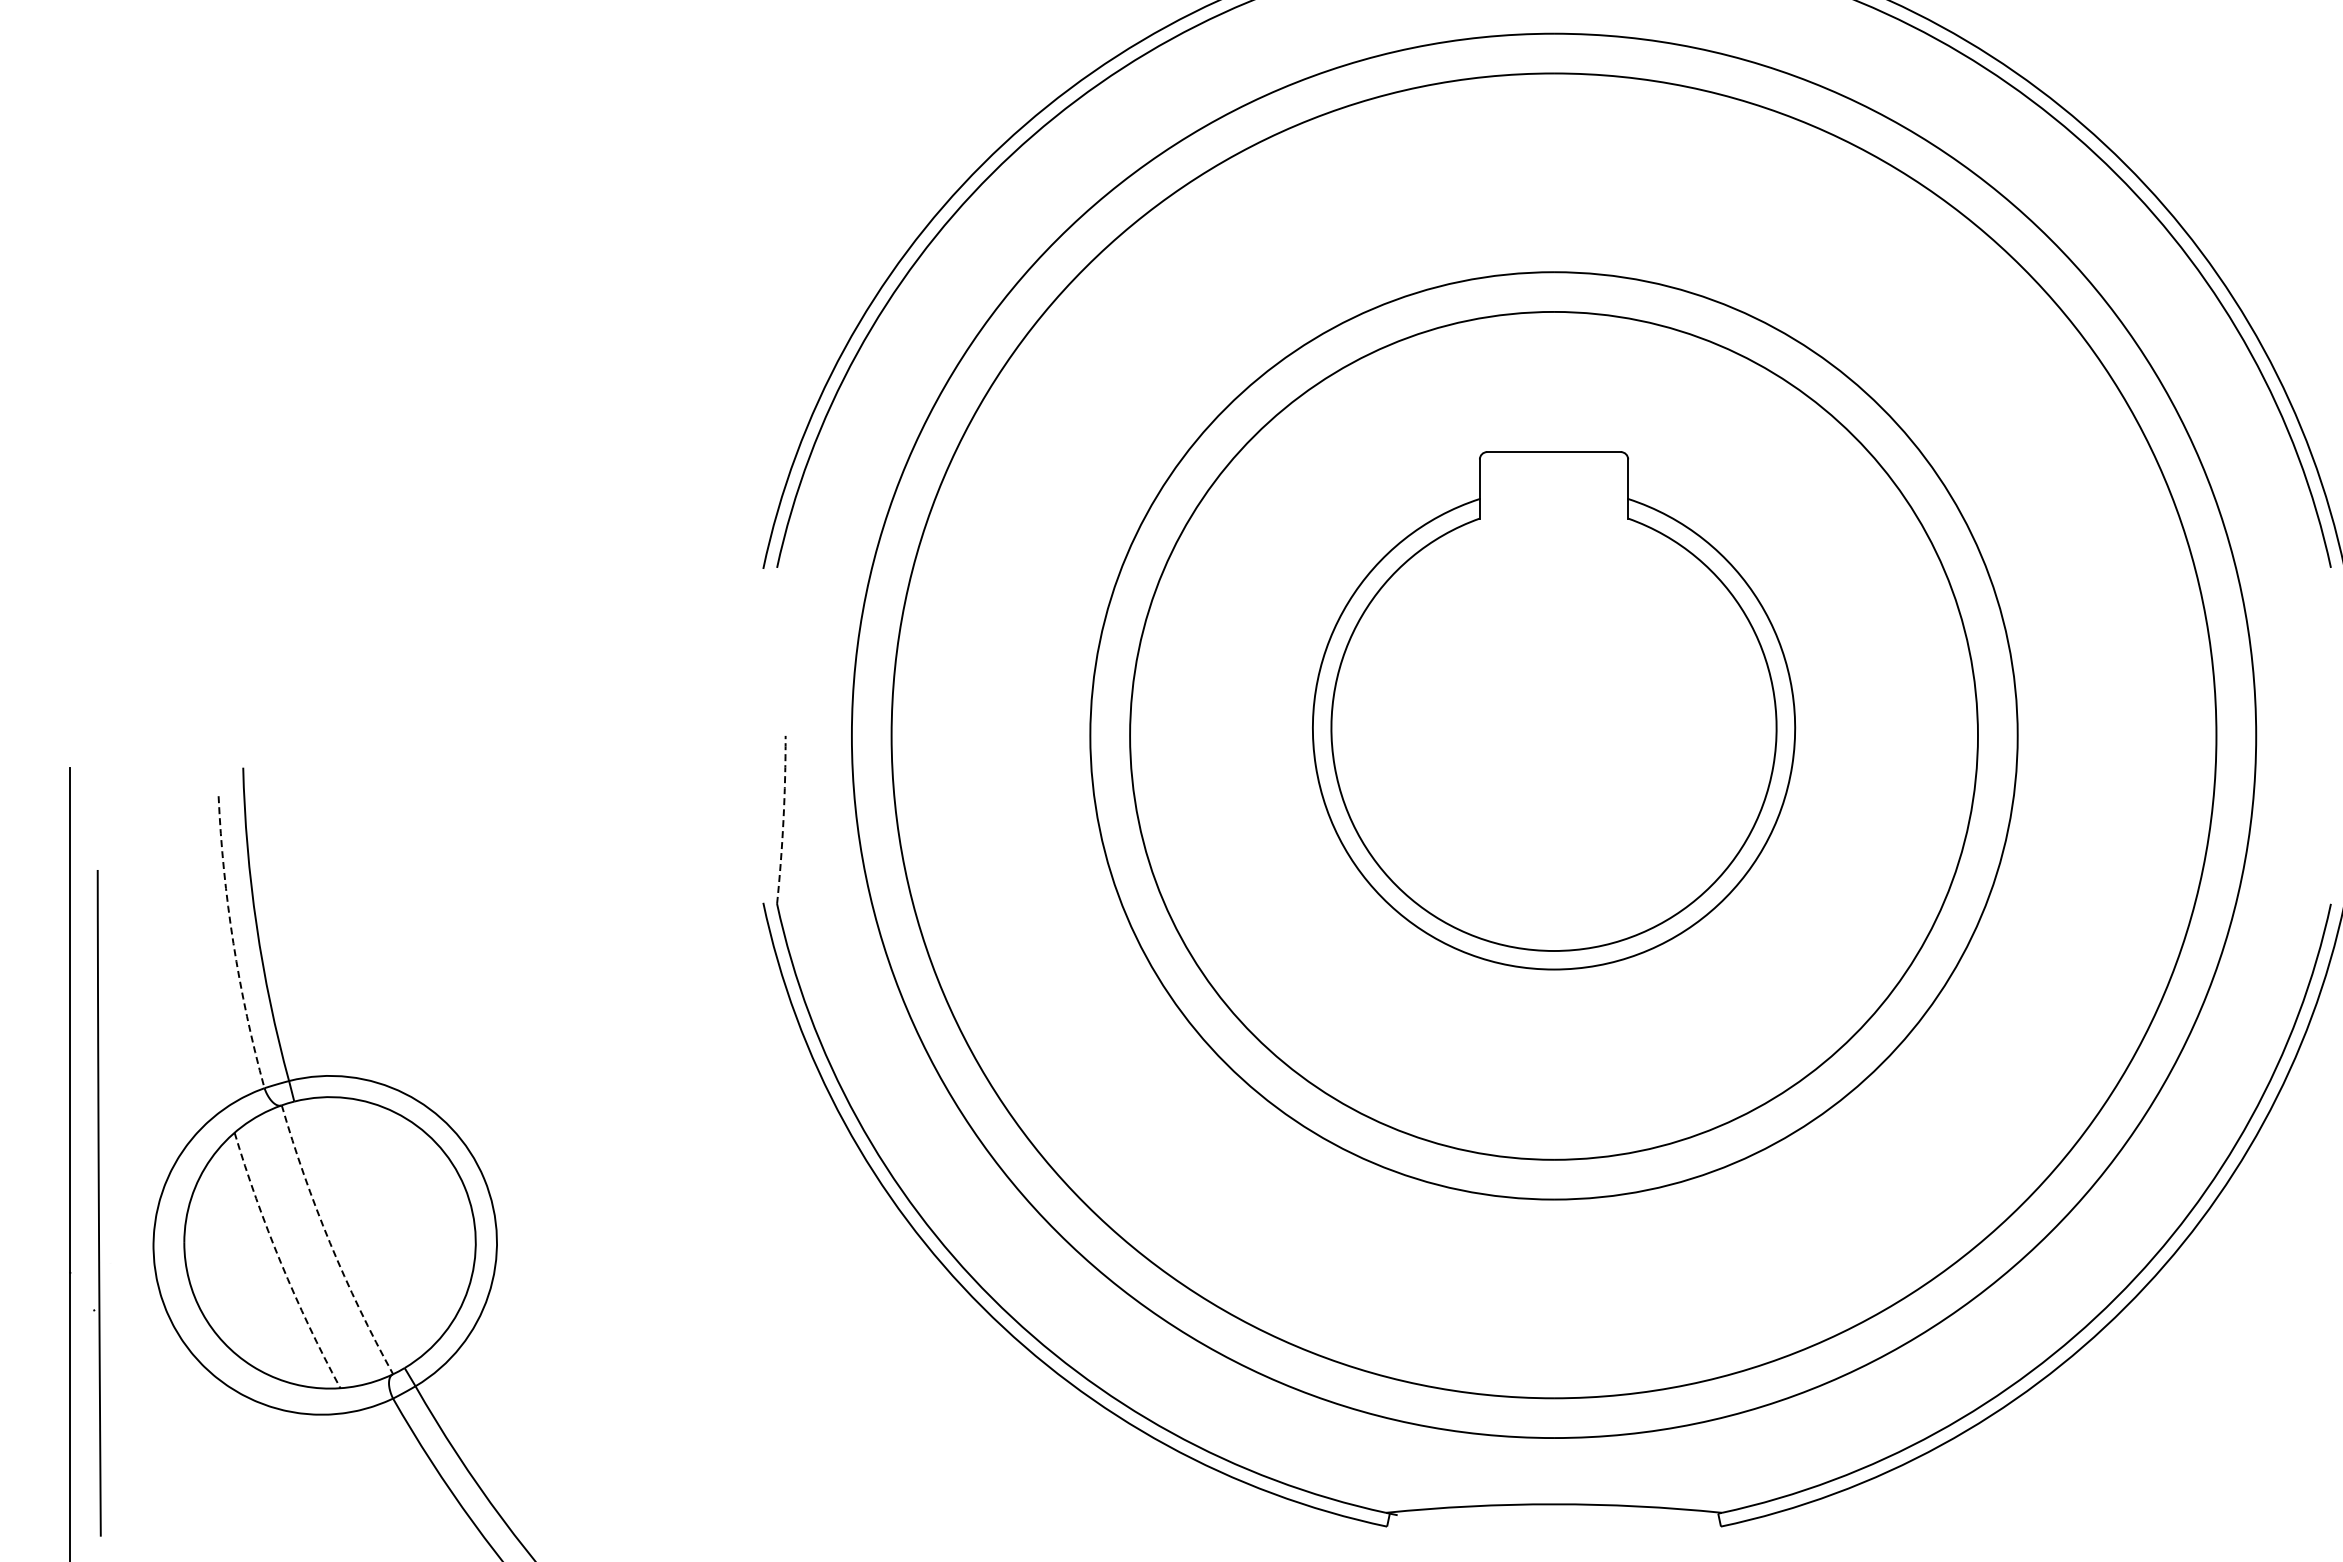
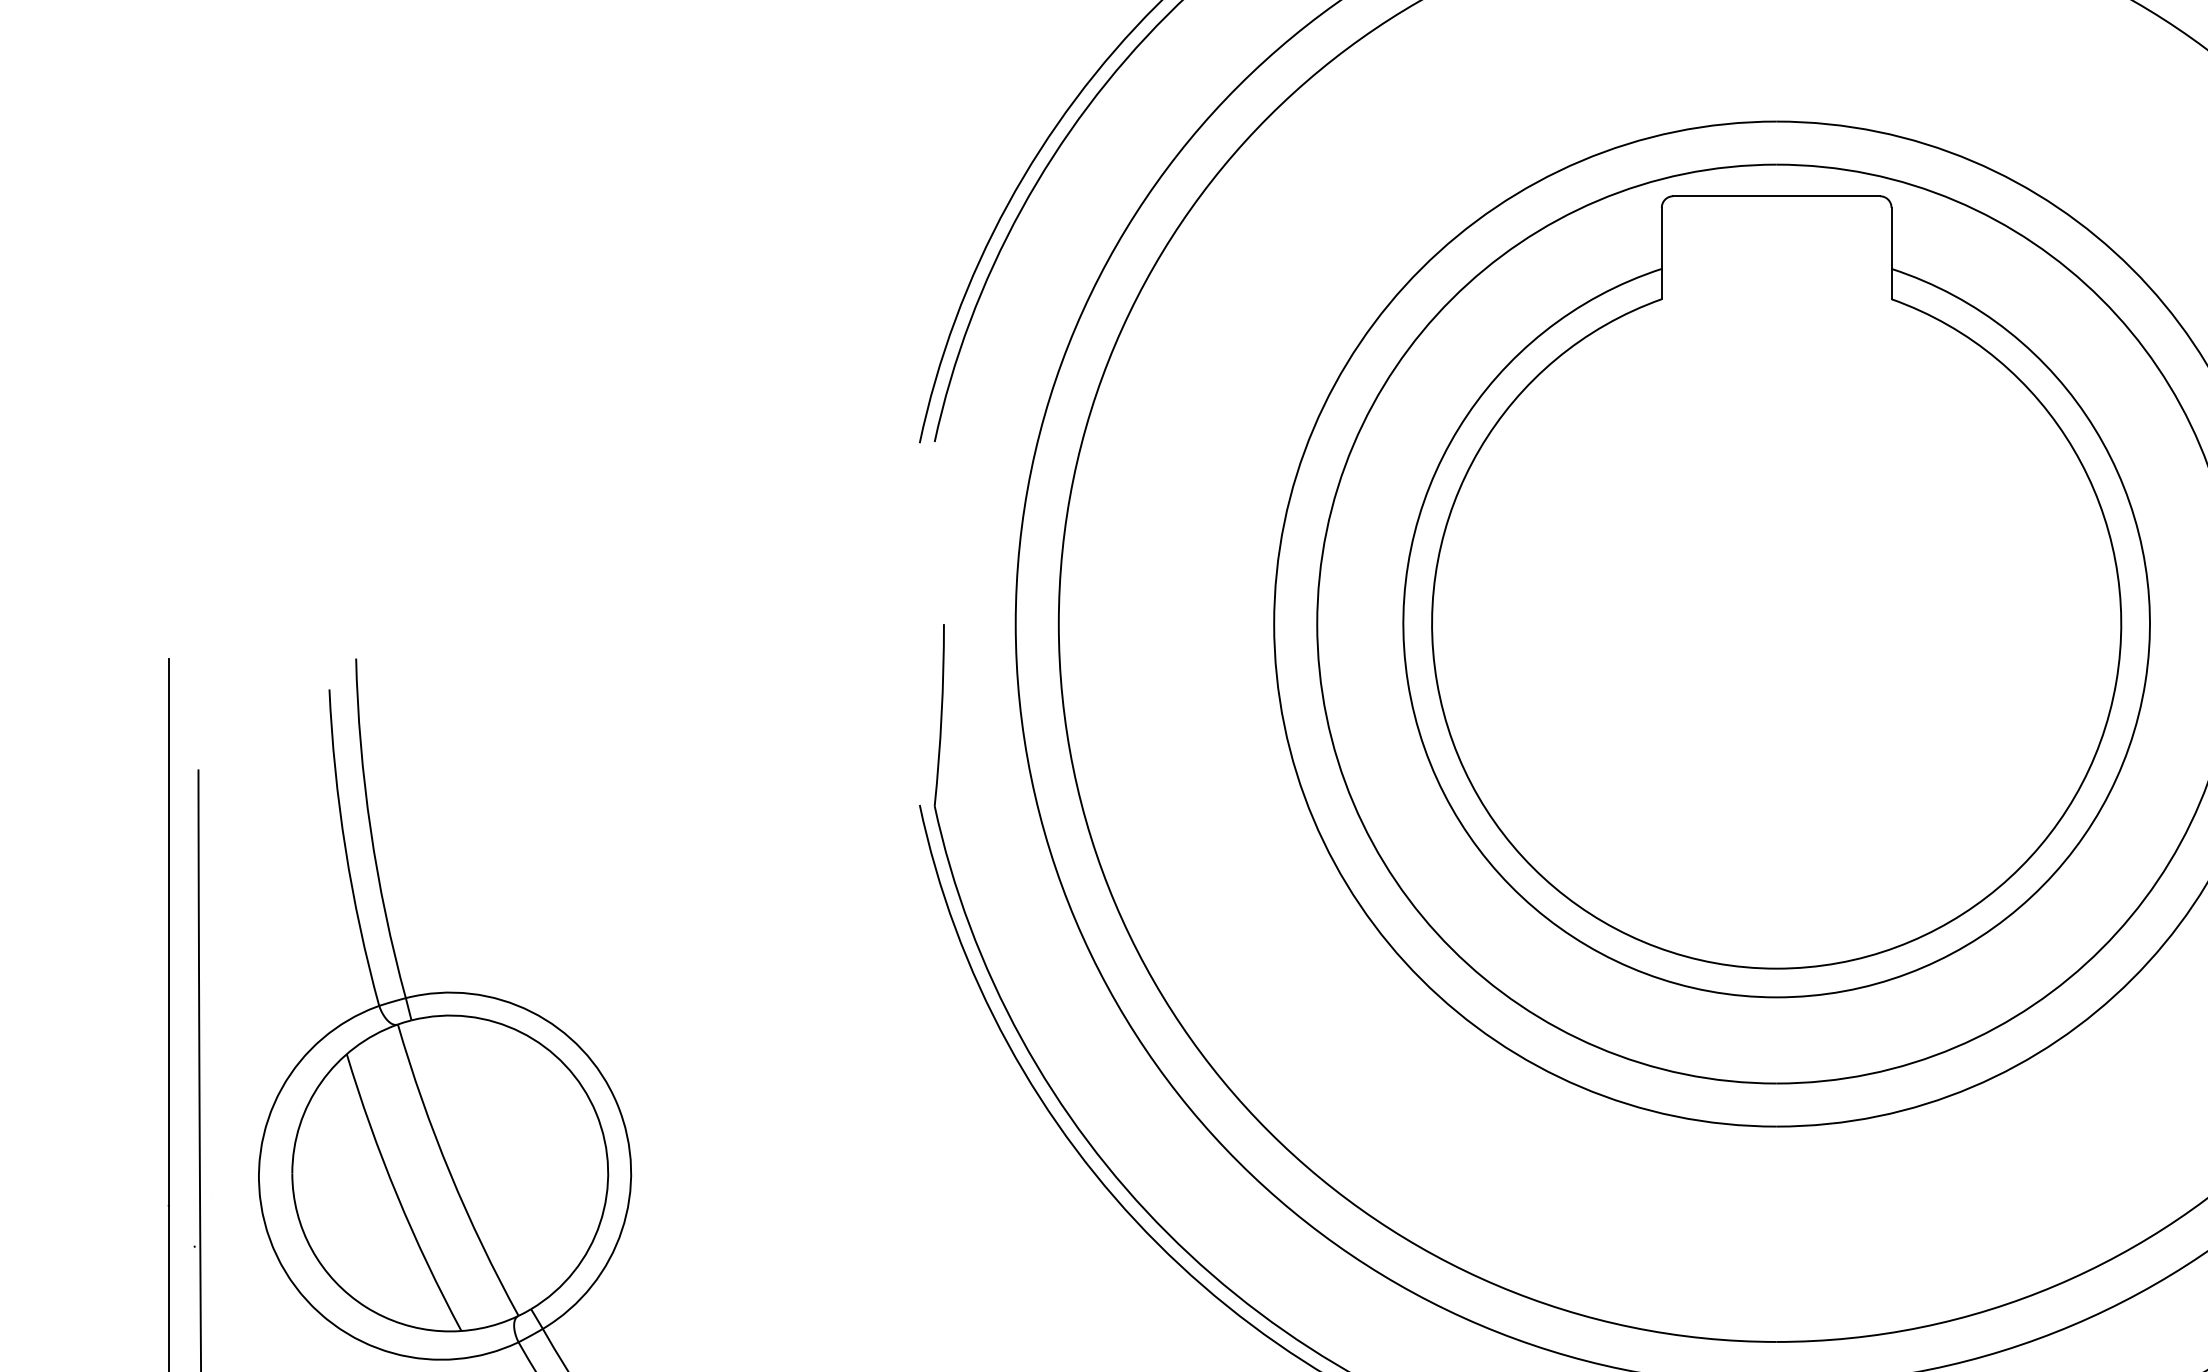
part: (1553, 710) -> (1776, 596), size x1.43
arc: (783, 820) -> (941, 715), dashed -> solid
arc: (233, 943) -> (345, 849), dashed -> solid
arc: (330, 1242) -> (450, 1173), dashed -> solid
arc: (281, 1263) -> (397, 1195), dashed -> solid

